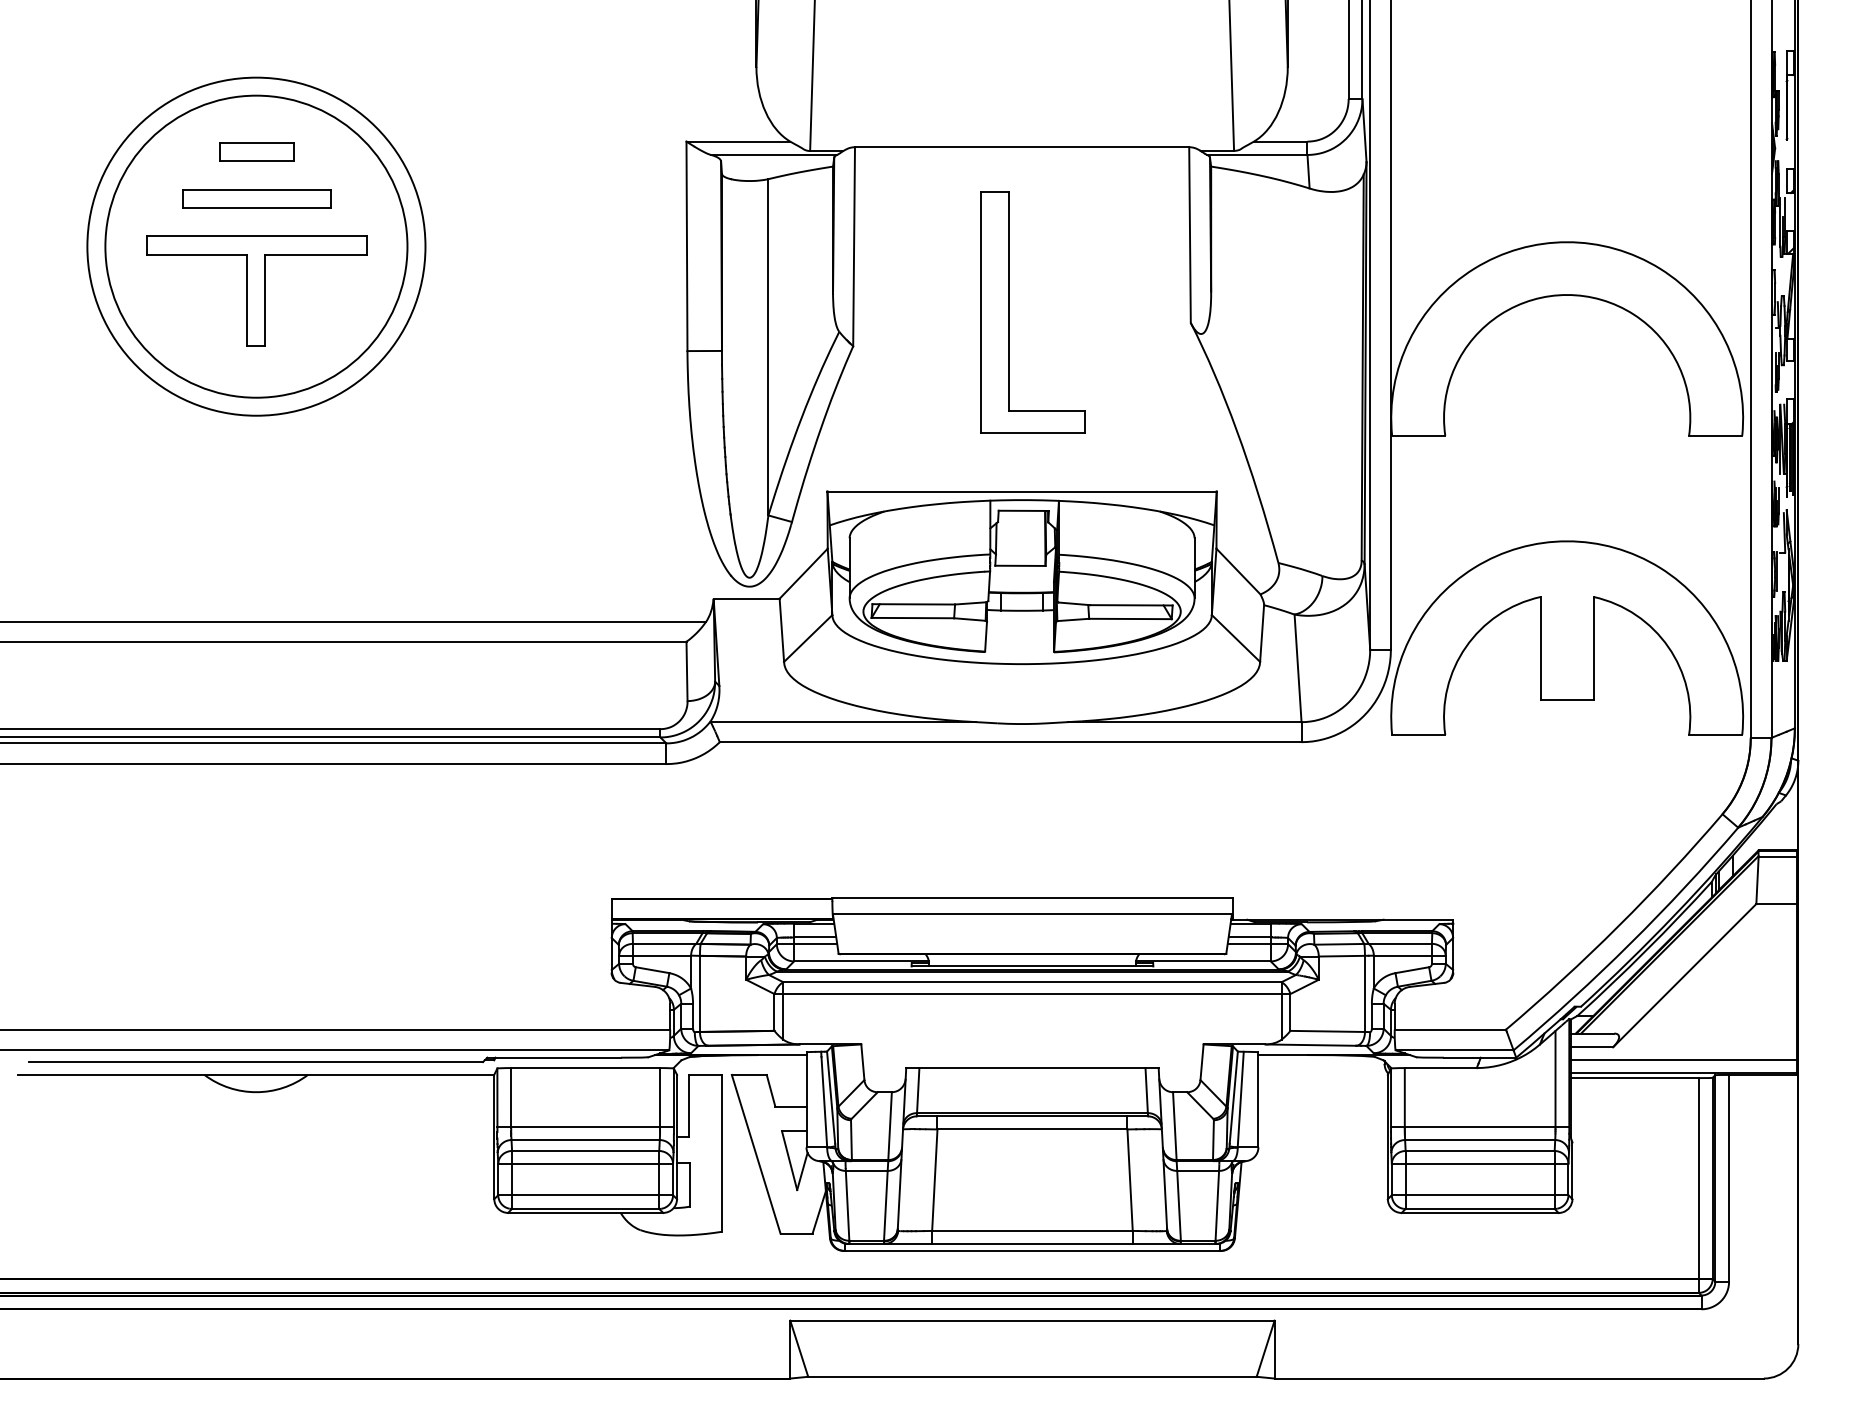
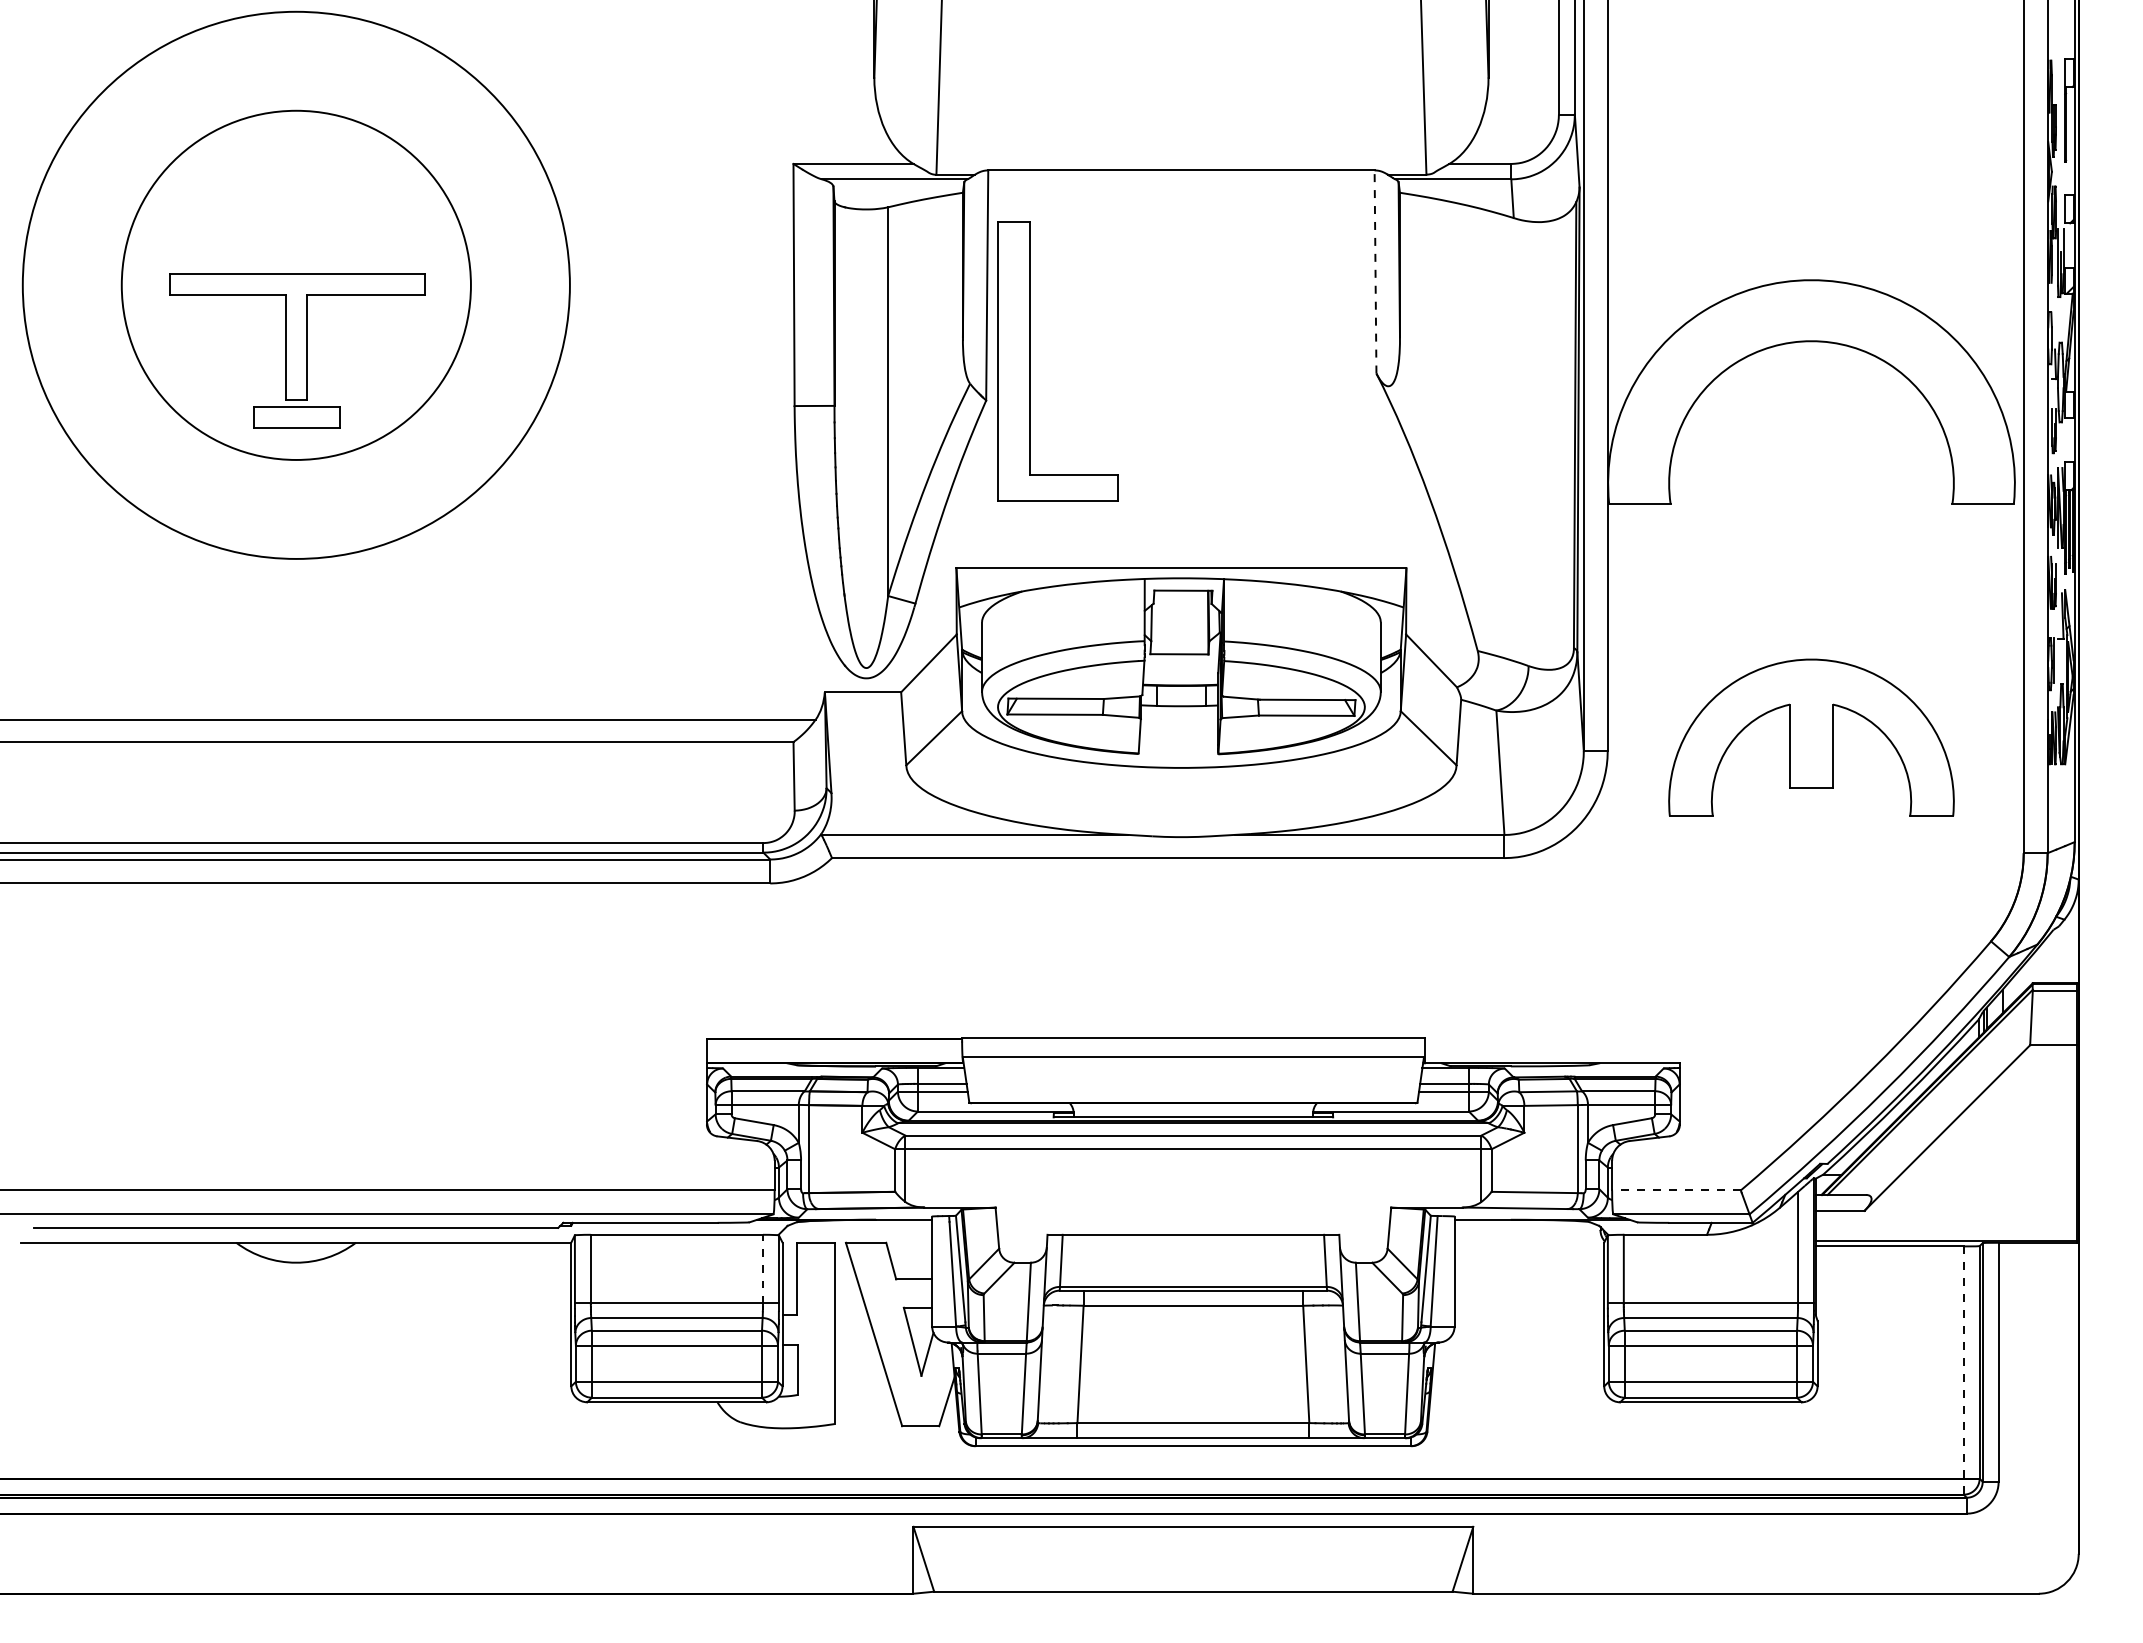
part: (256, 152) -> (296, 417), moved
part: (256, 199) -> (296, 230), removed
line: (1189, 234) -> (1375, 271), solid -> dashed
circle: (255, 245) -> (295, 284), size x1.4
part: (1009, 312) -> (1030, 361), moved
part: (1567, 637) -> (1811, 737), size x0.7
line: (1449, 1029) -> (1675, 1190), solid -> dashed
line: (1683, 1060) -> (1945, 1225), removed
line: (659, 1098) -> (762, 1269), solid -> dashed
line: (1698, 1186) -> (1963, 1371), solid -> dashed

